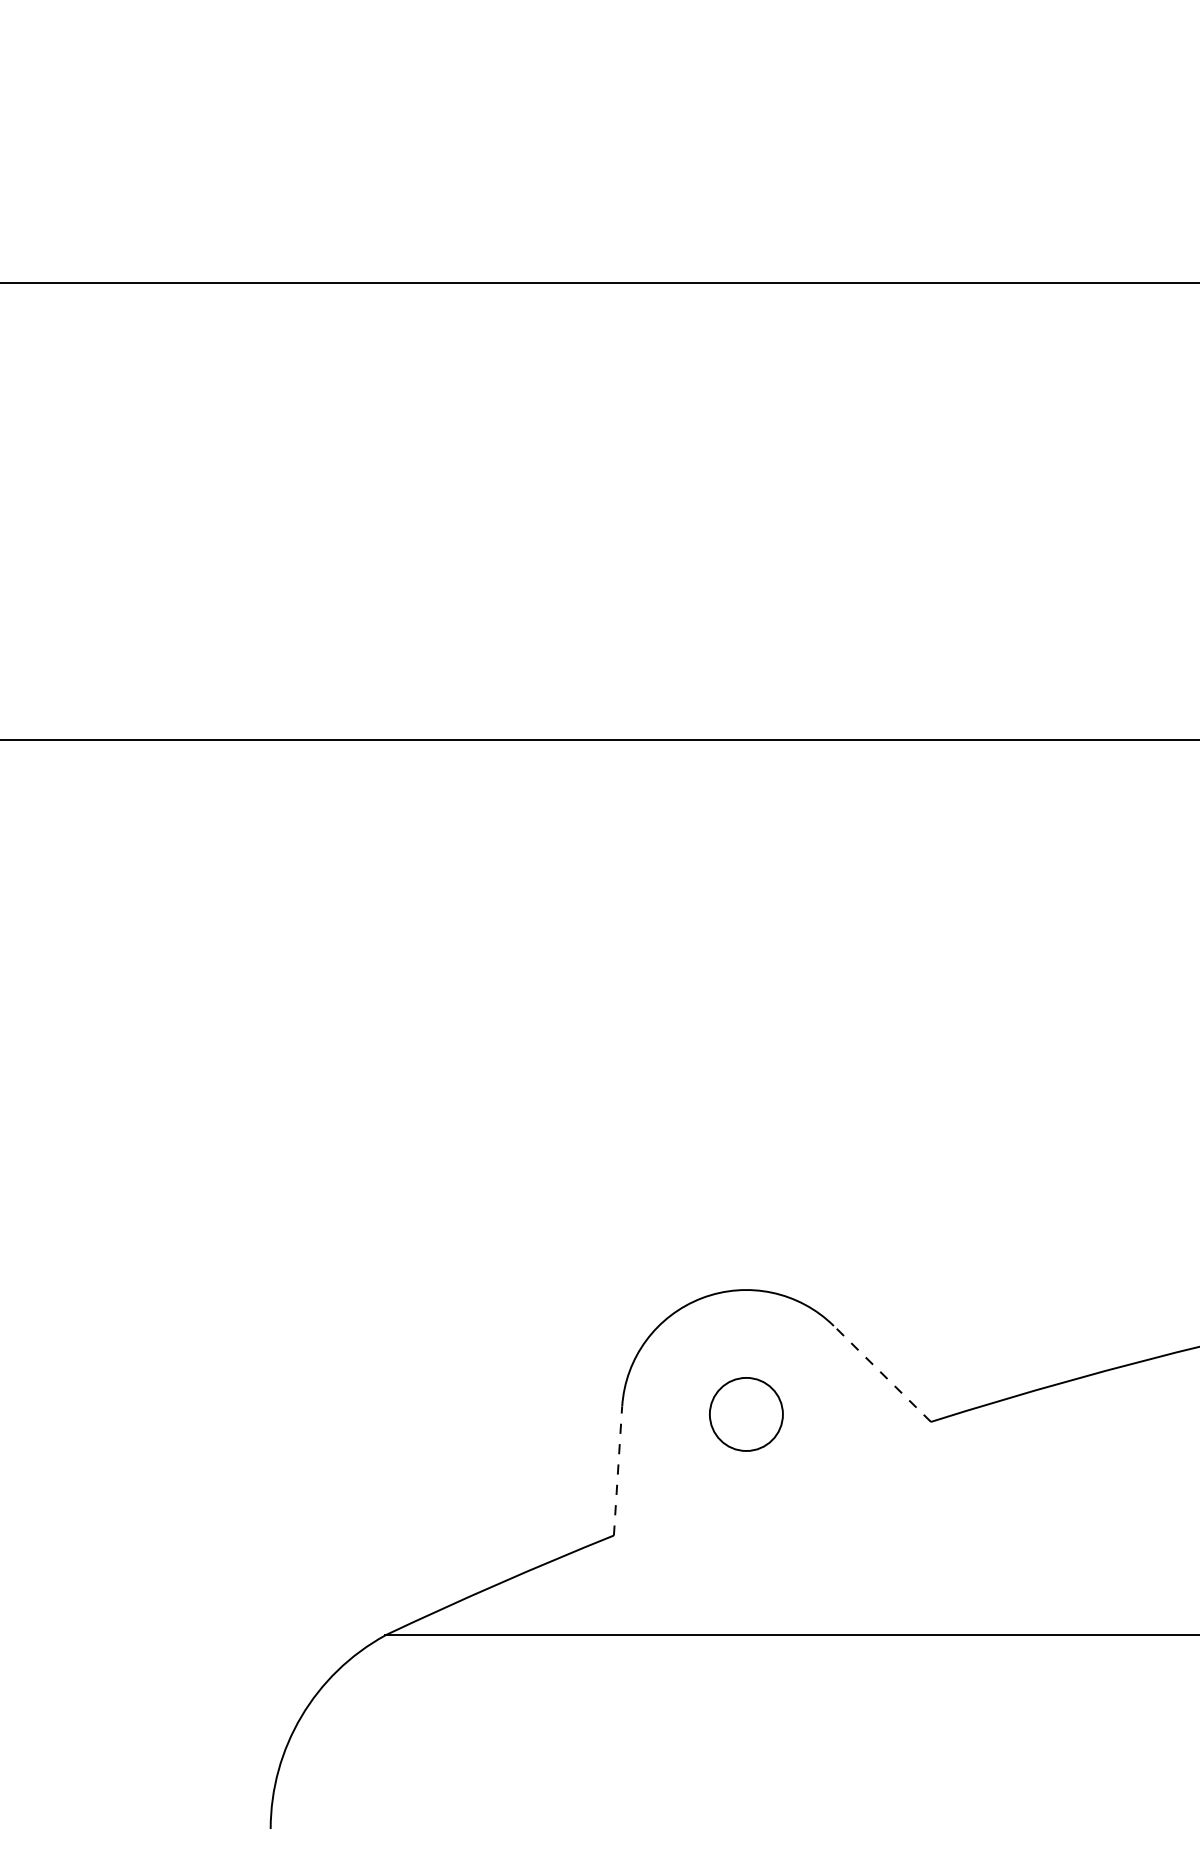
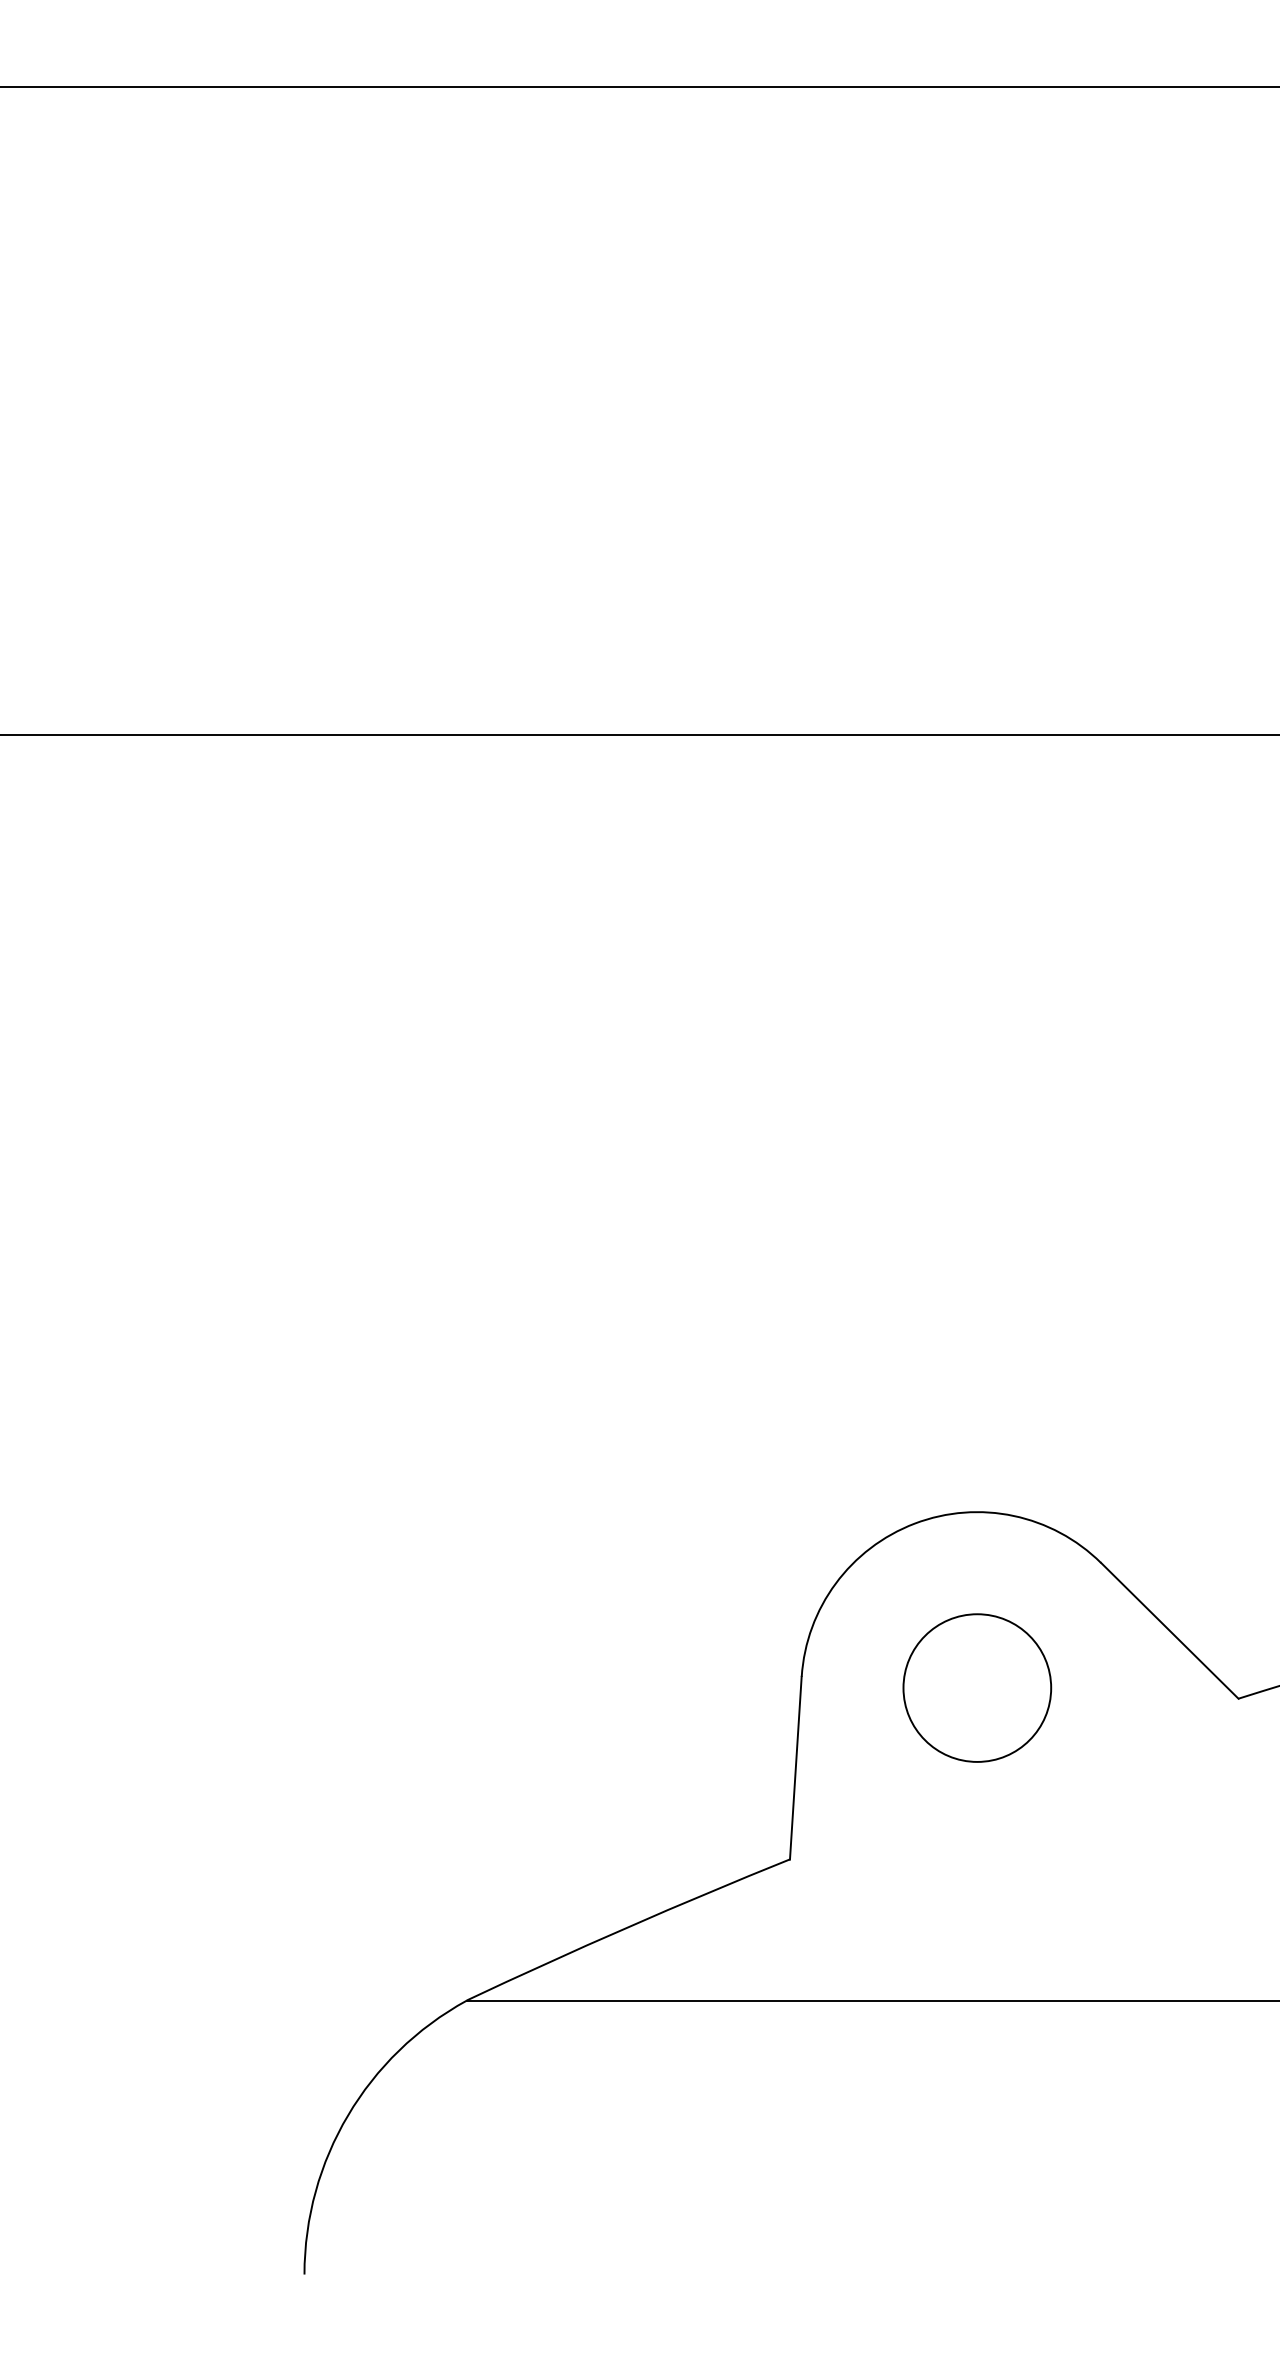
line: (882, 1373) -> (1169, 1630), dashed -> solid
circle: (746, 1414) -> (977, 1688), size x1.43
line: (618, 1471) -> (796, 1768), dashed -> solid

